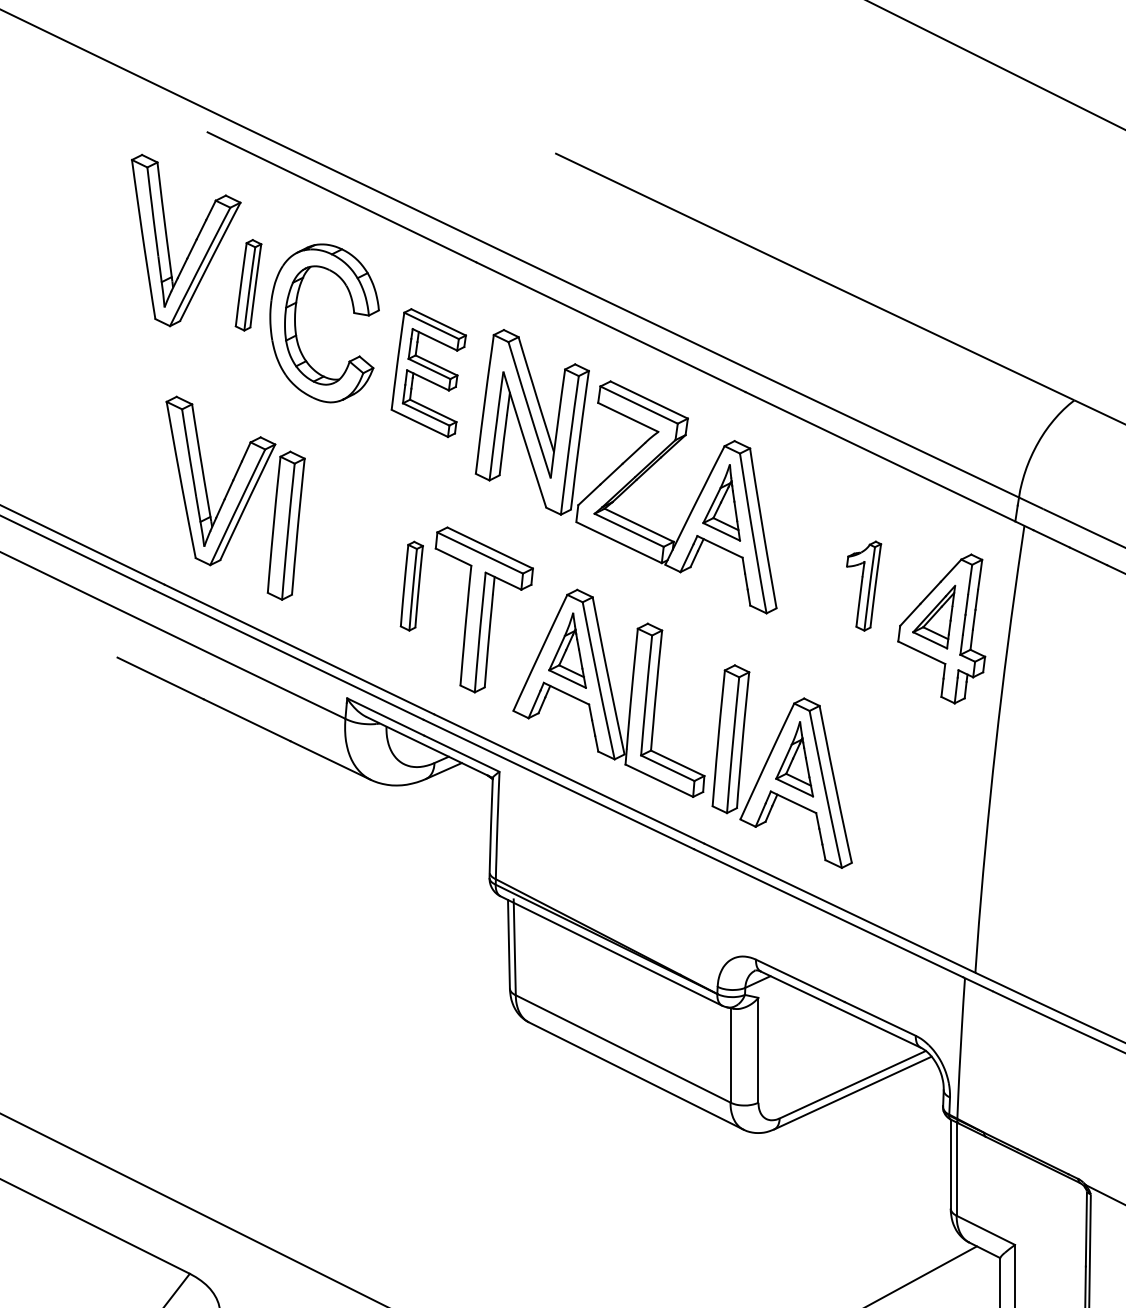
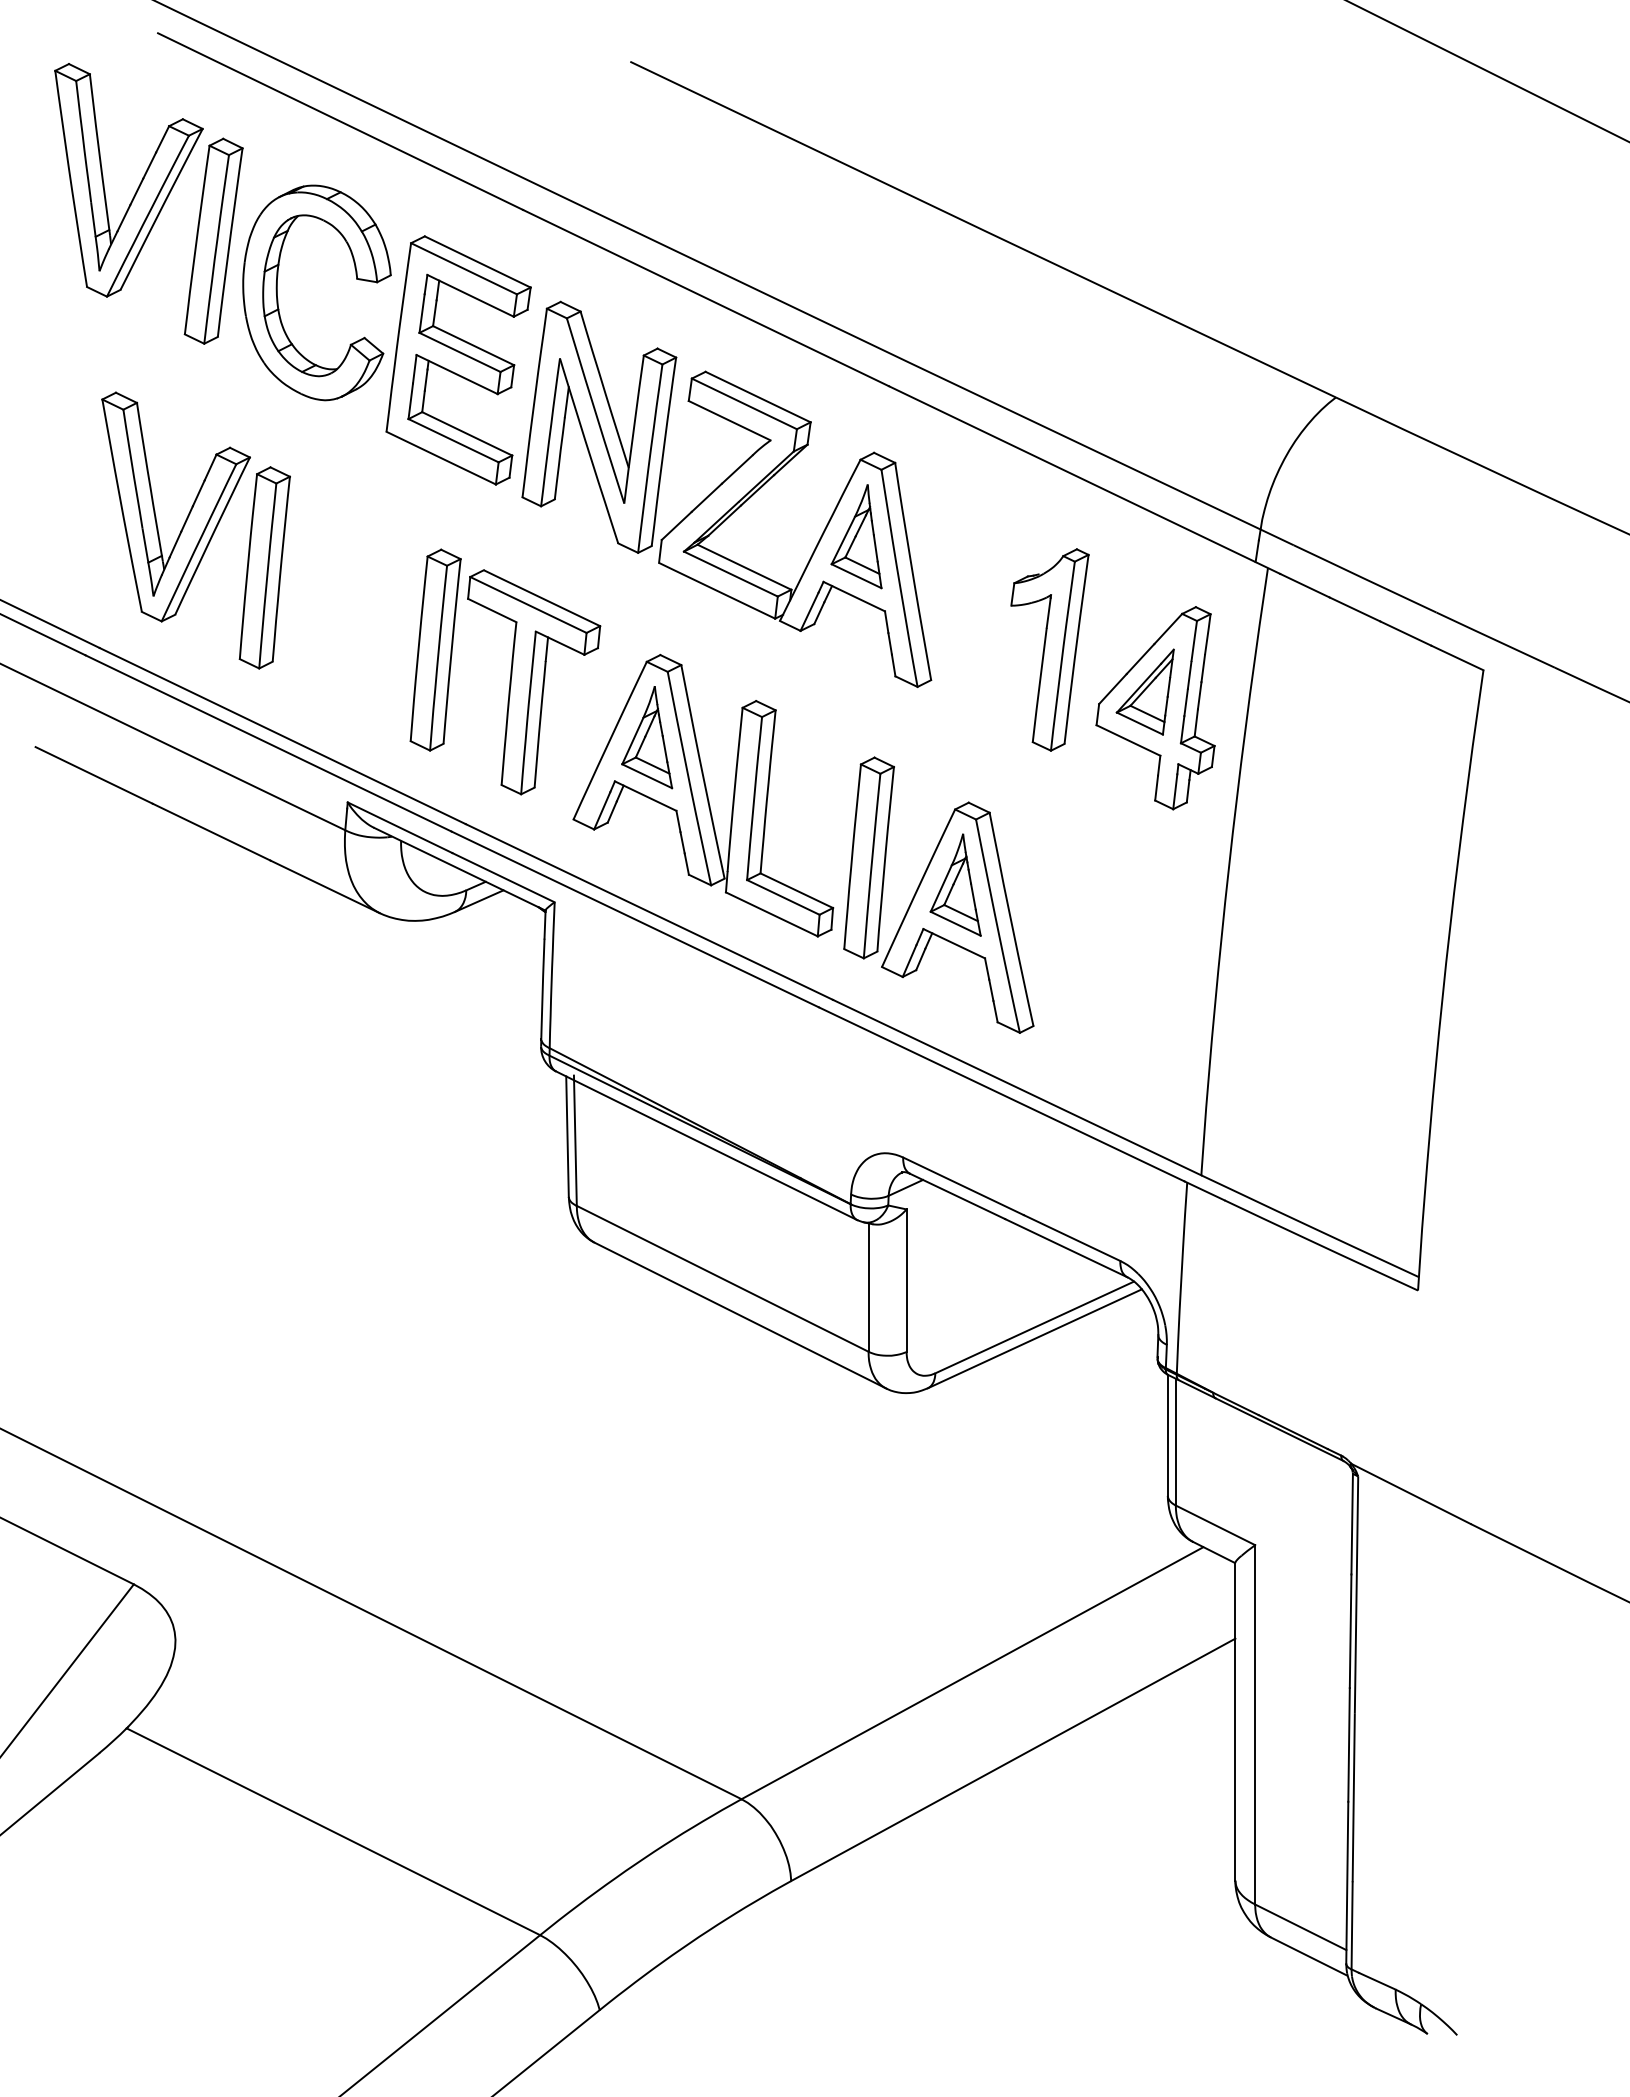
part: (248, 284) -> (213, 240), size x1.67
part: (428, 373) -> (458, 360), size x1.43
part: (411, 585) -> (435, 649), size x1.67
part: (863, 585) -> (1049, 649), size x1.67

